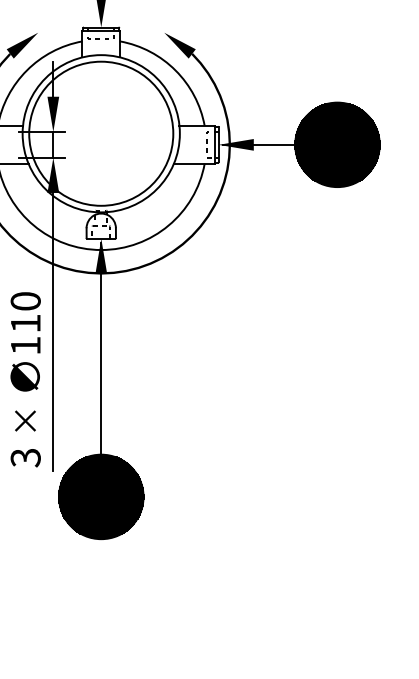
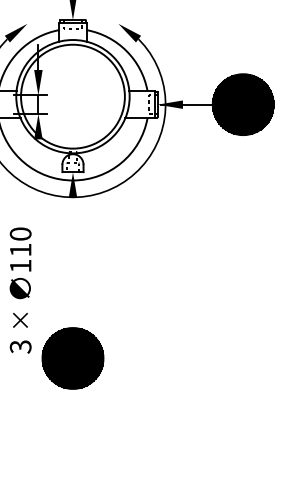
line: (53, 331) -> (38, 239), removed
line: (101, 348) -> (73, 251), removed
text: (25, 379) -> (20, 290), moved

